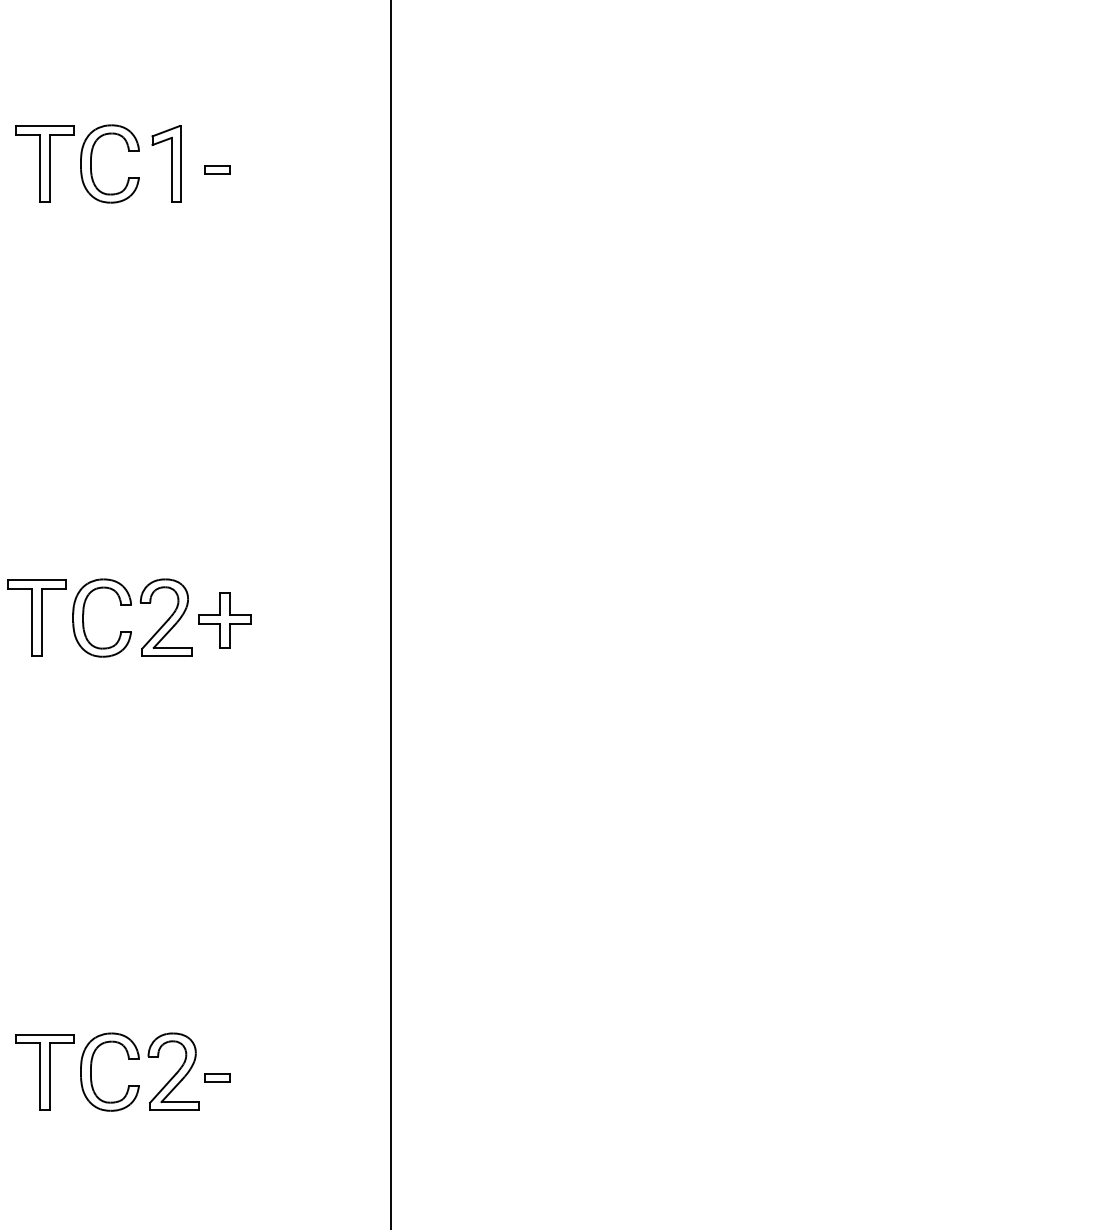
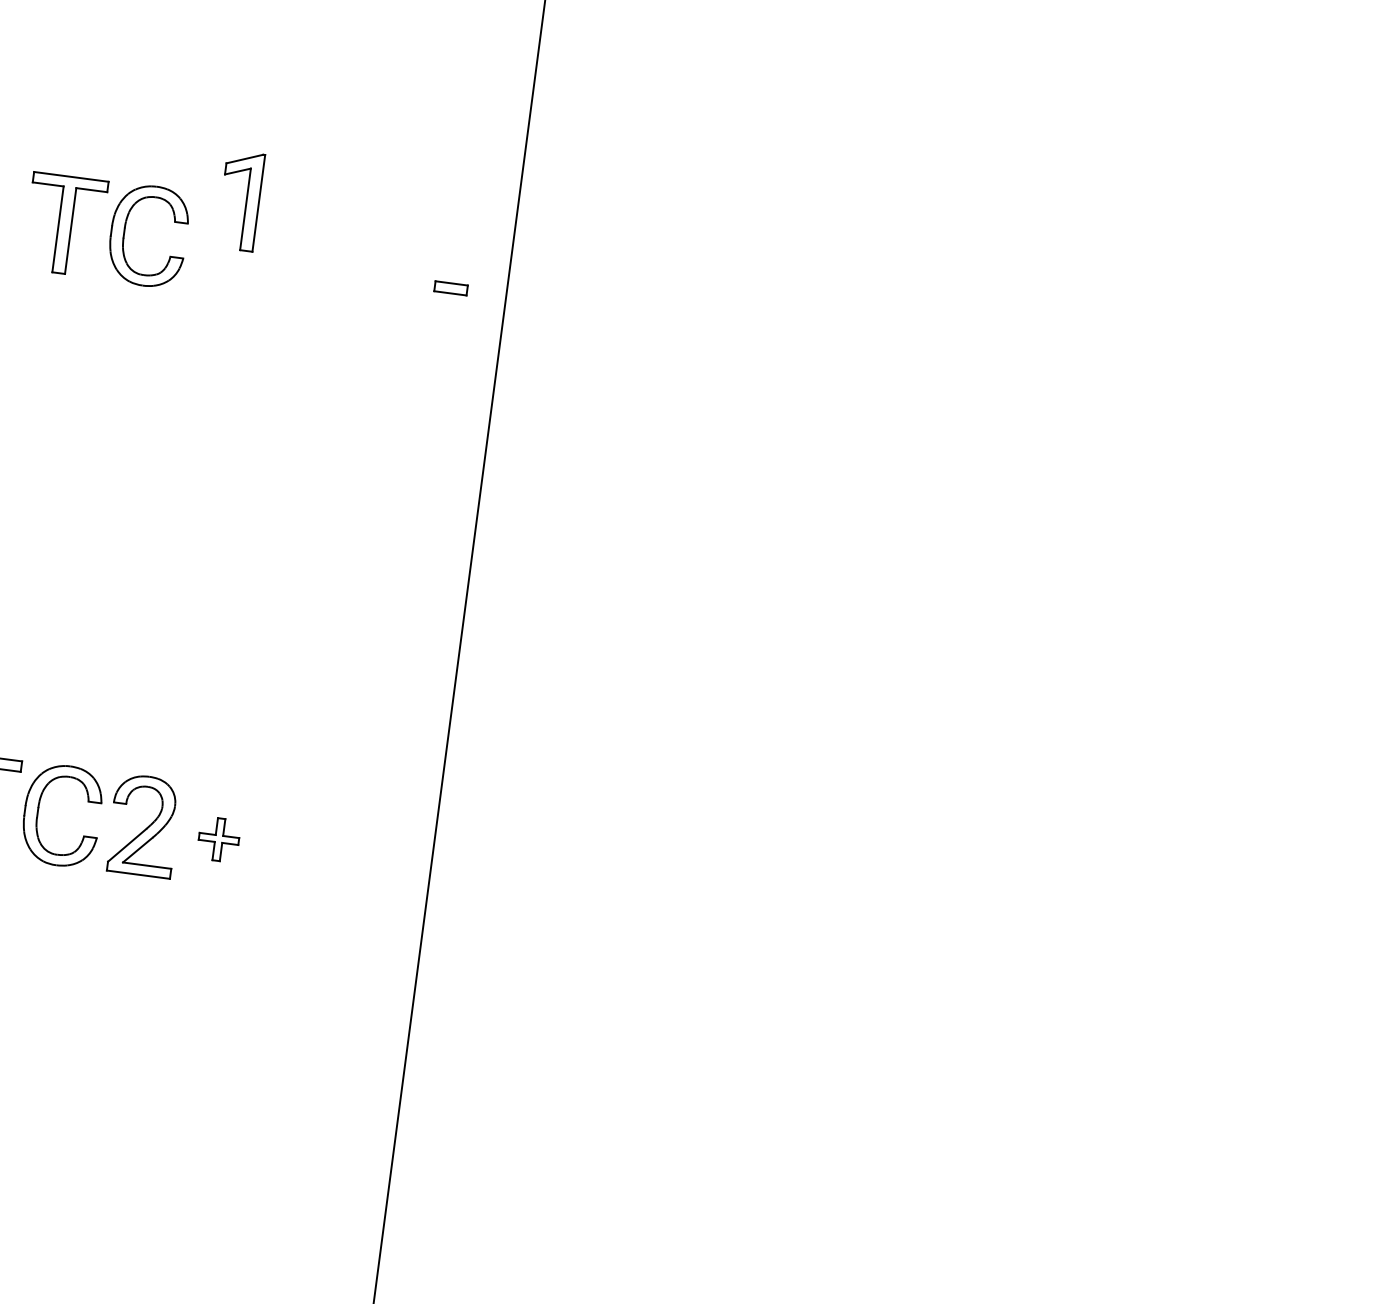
part: (166, 163) -> (239, 200), moved
part: (217, 169) -> (450, 288), moved
part: (224, 620) -> (218, 839), size x0.6

